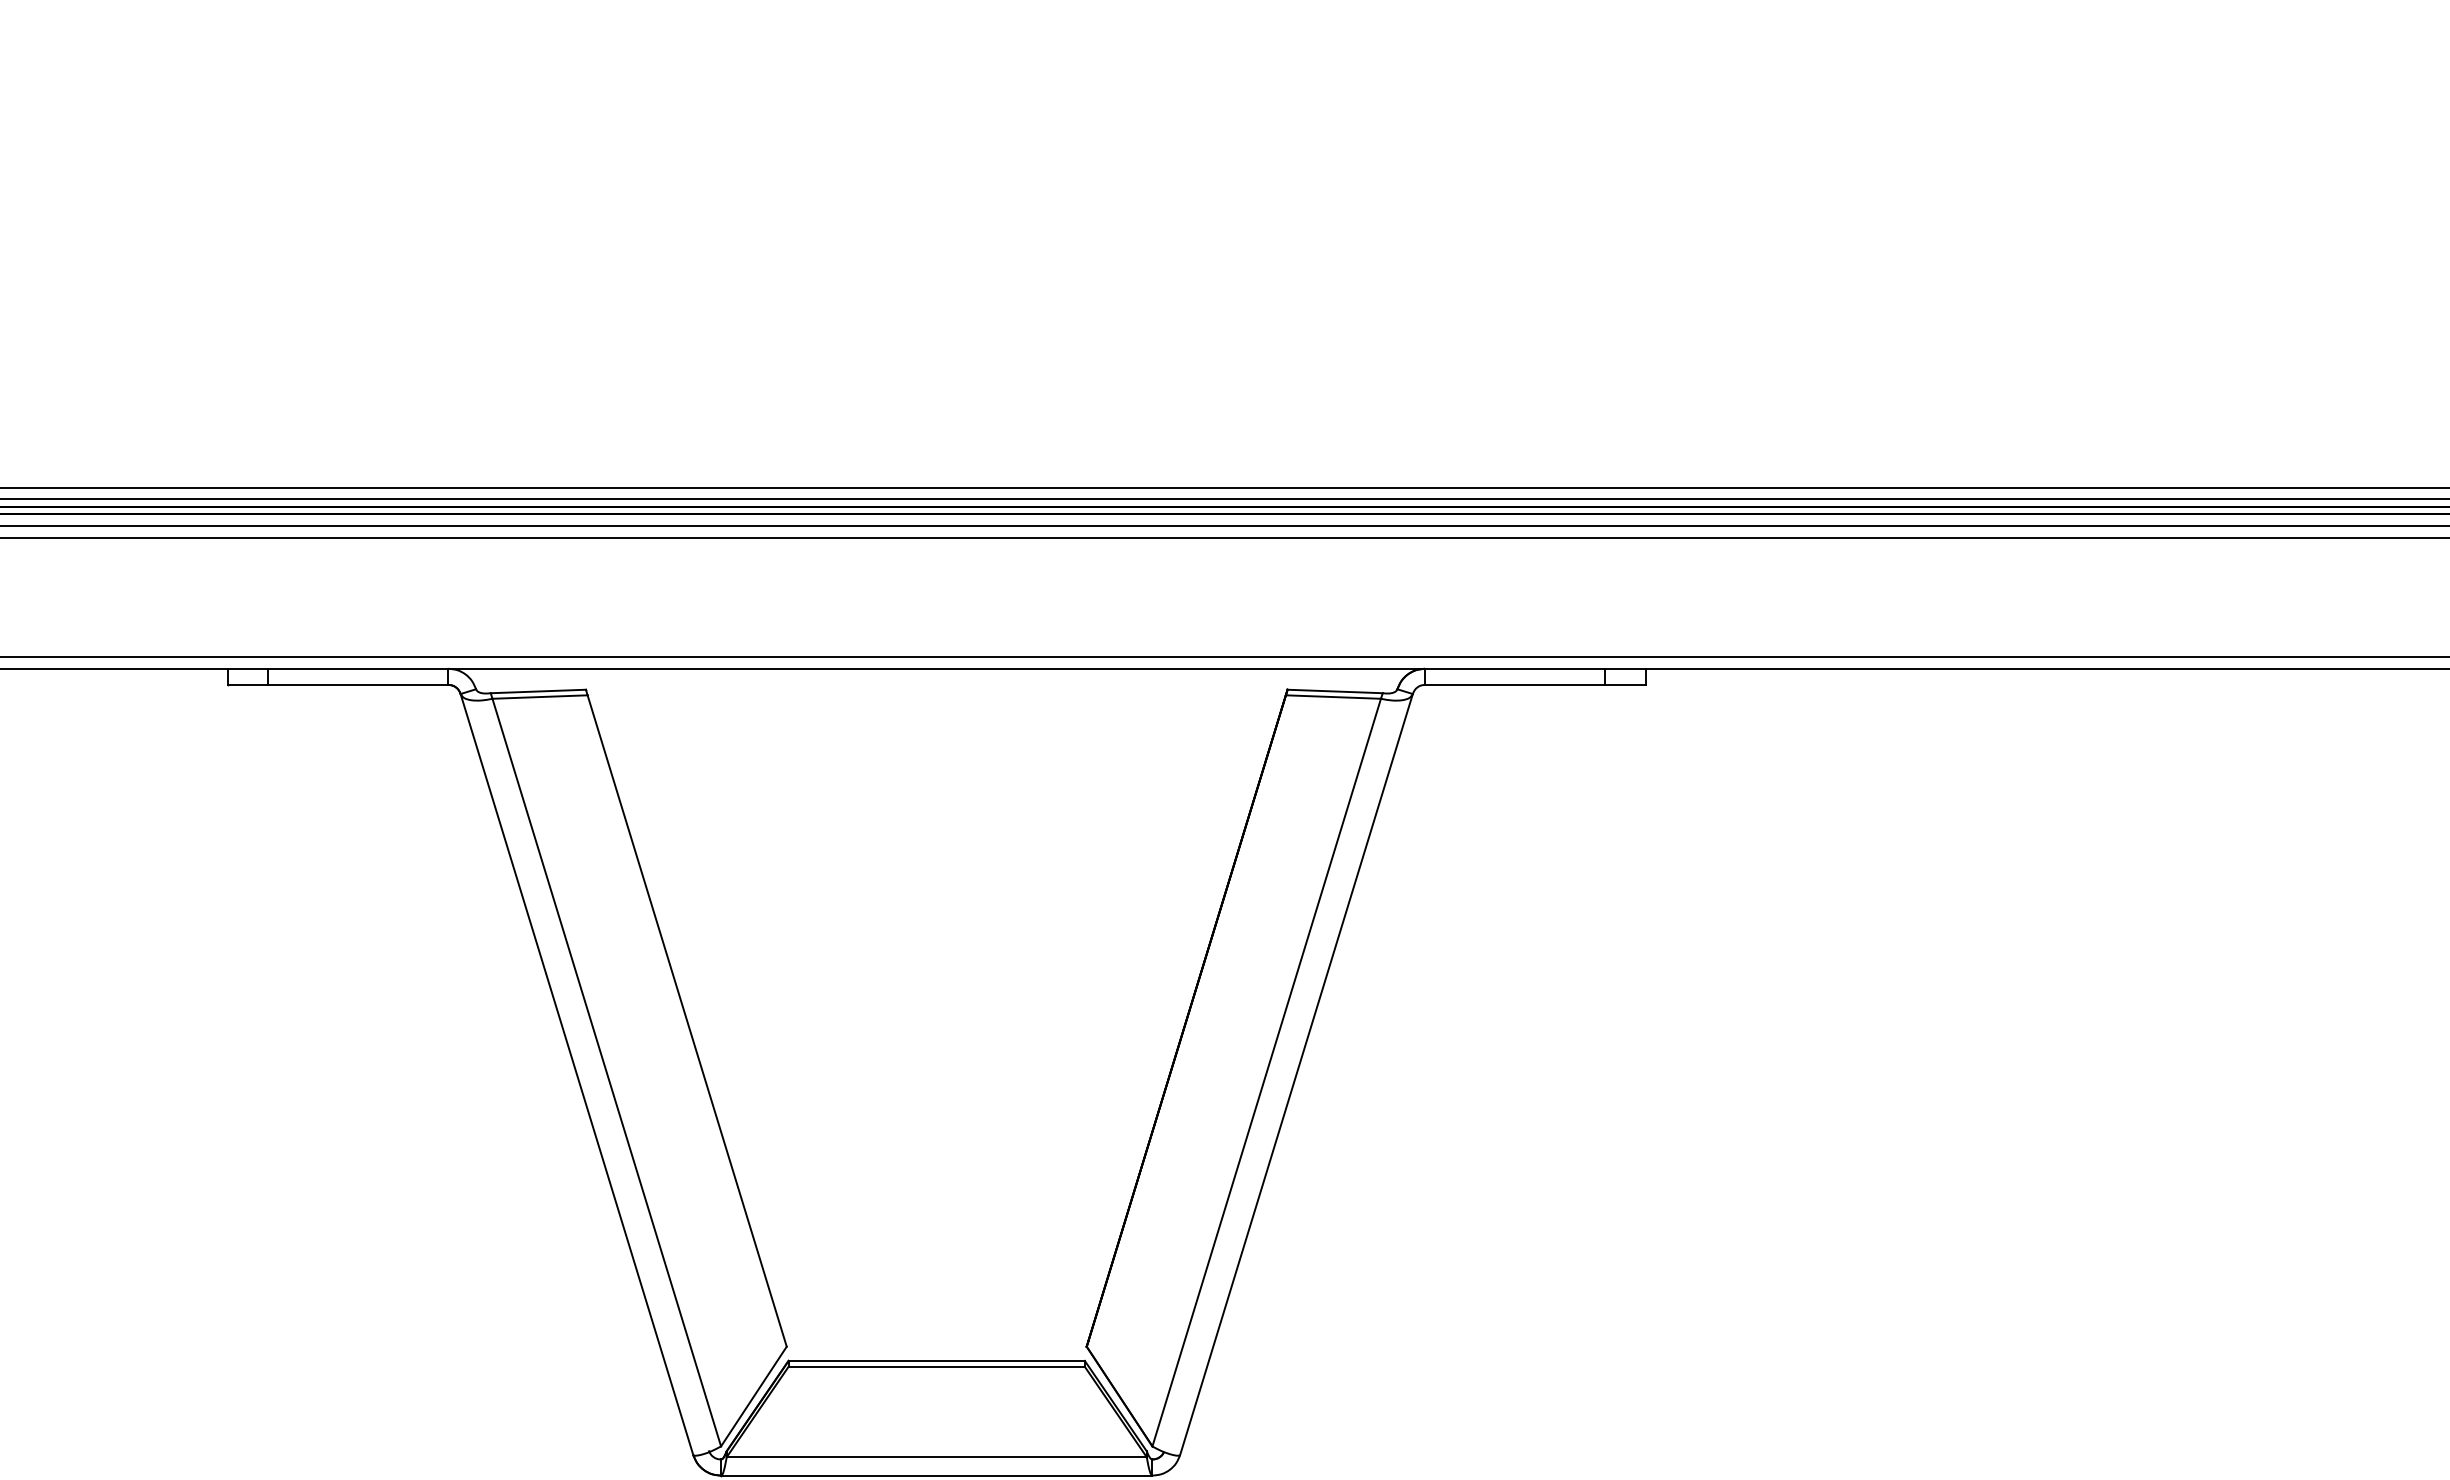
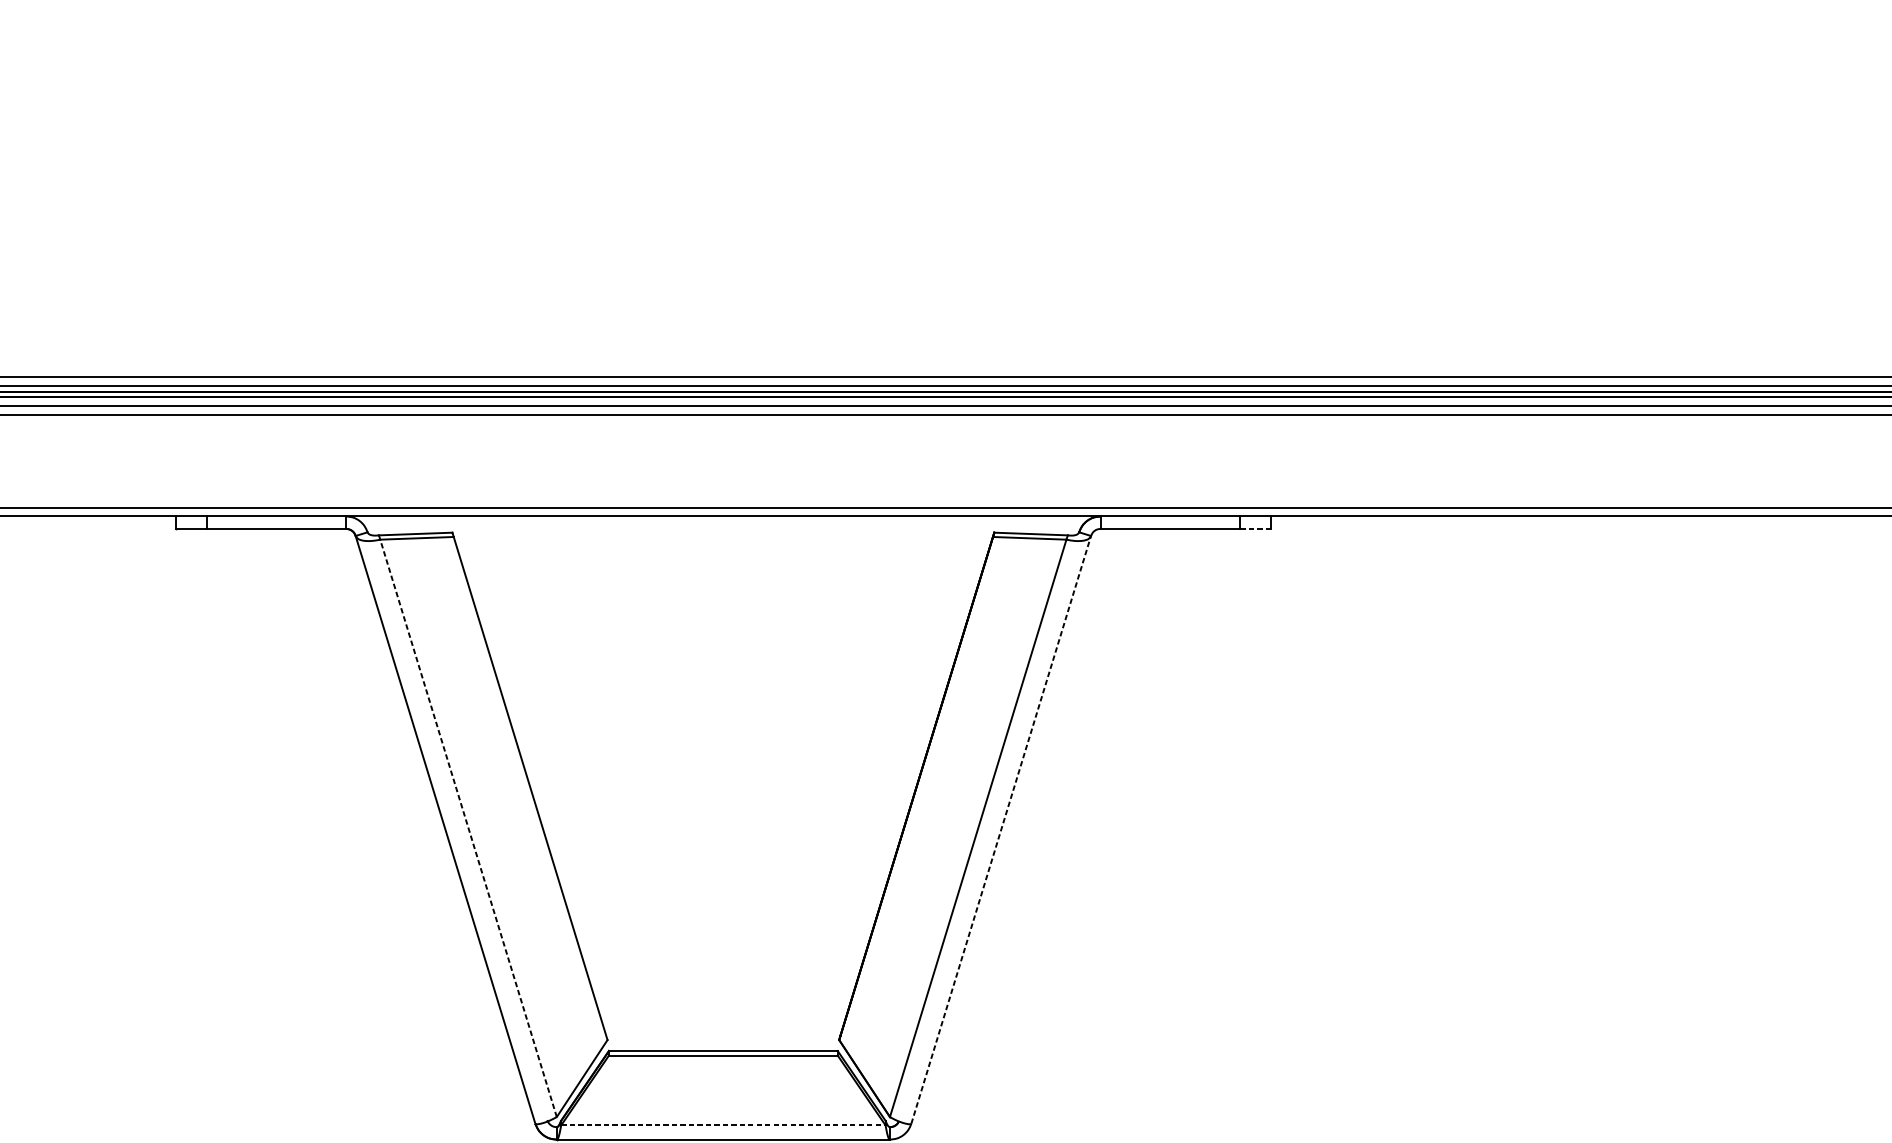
line: (1625, 684) -> (1255, 528), solid -> dashed
line: (606, 1072) -> (468, 828), solid -> dashed
line: (1296, 1074) -> (1001, 829), solid -> dashed
line: (937, 1457) -> (723, 1125), solid -> dashed

